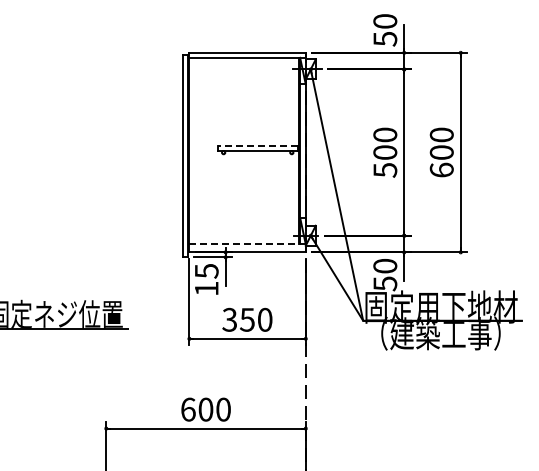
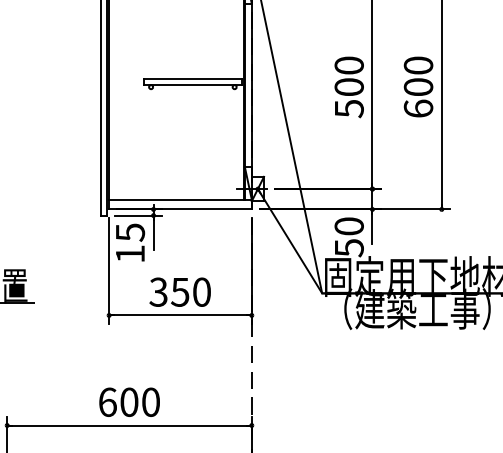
line: (257, 145) -> (192, 78), dashed -> solid
line: (248, 244) -> (181, 199), dashed -> solid

